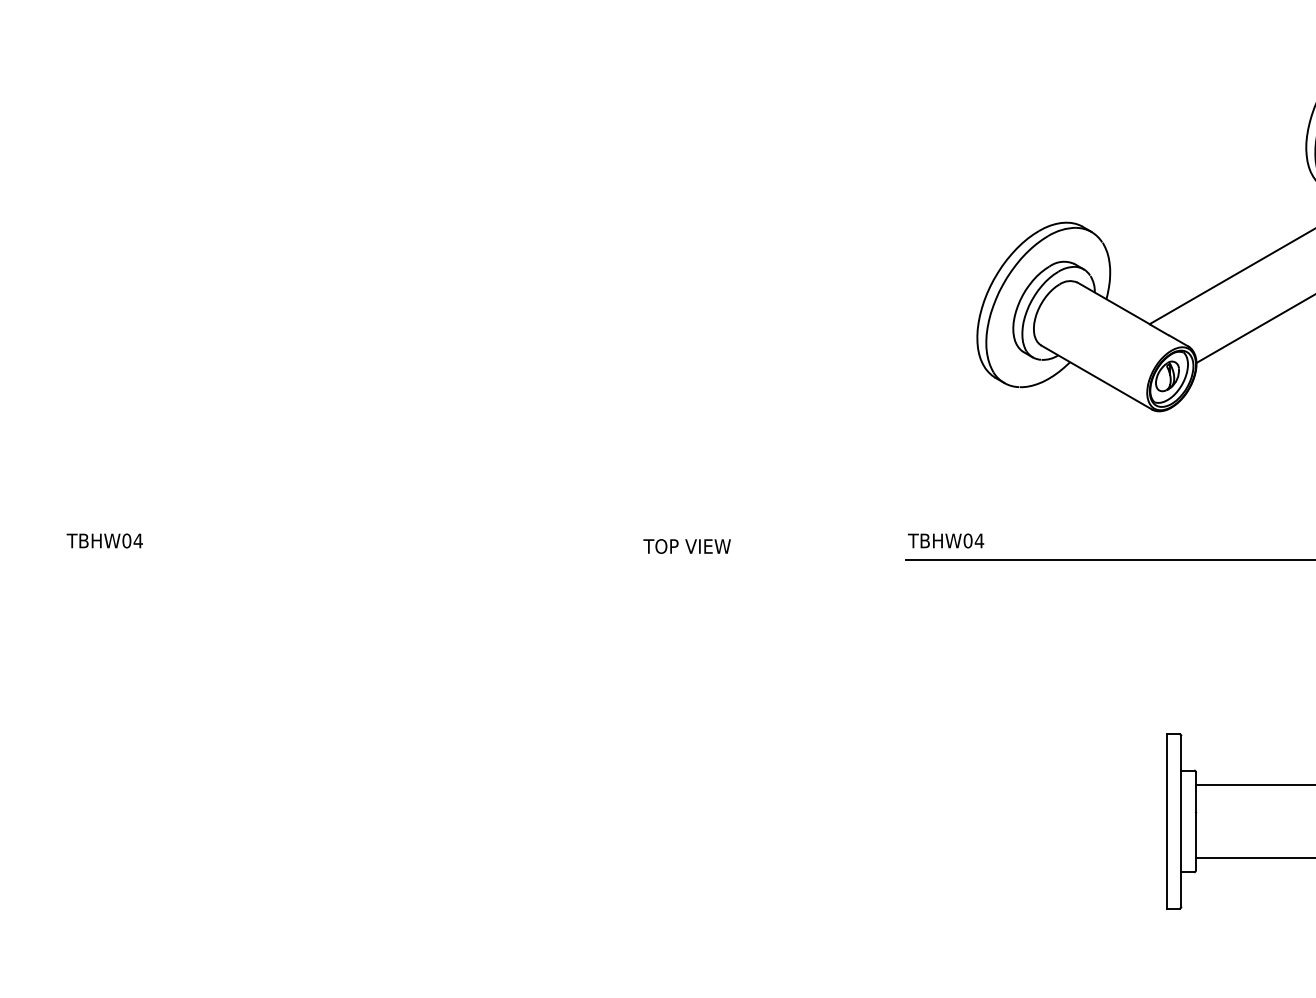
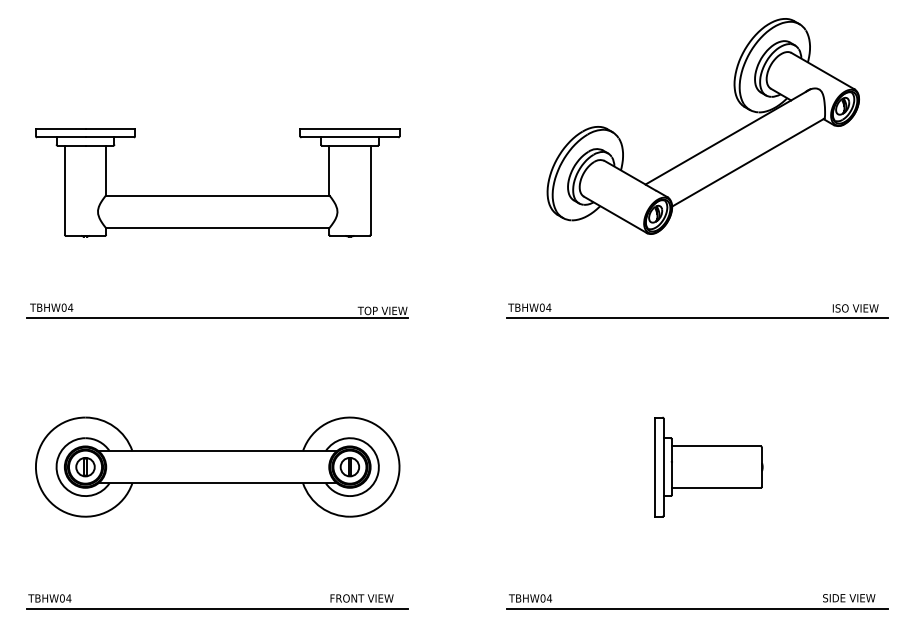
part: (396, 343) -> (217, 195), added
line: (396, 559) -> (217, 318), added
part: (396, 820) -> (217, 466), added

